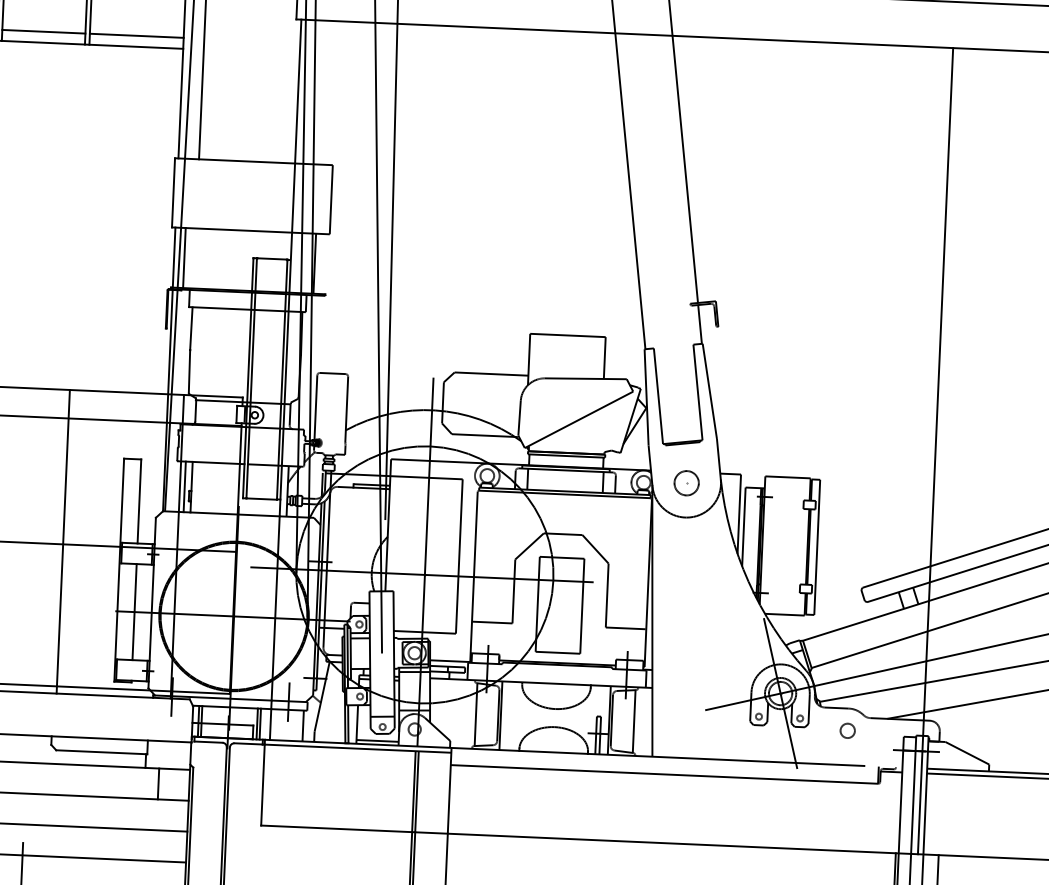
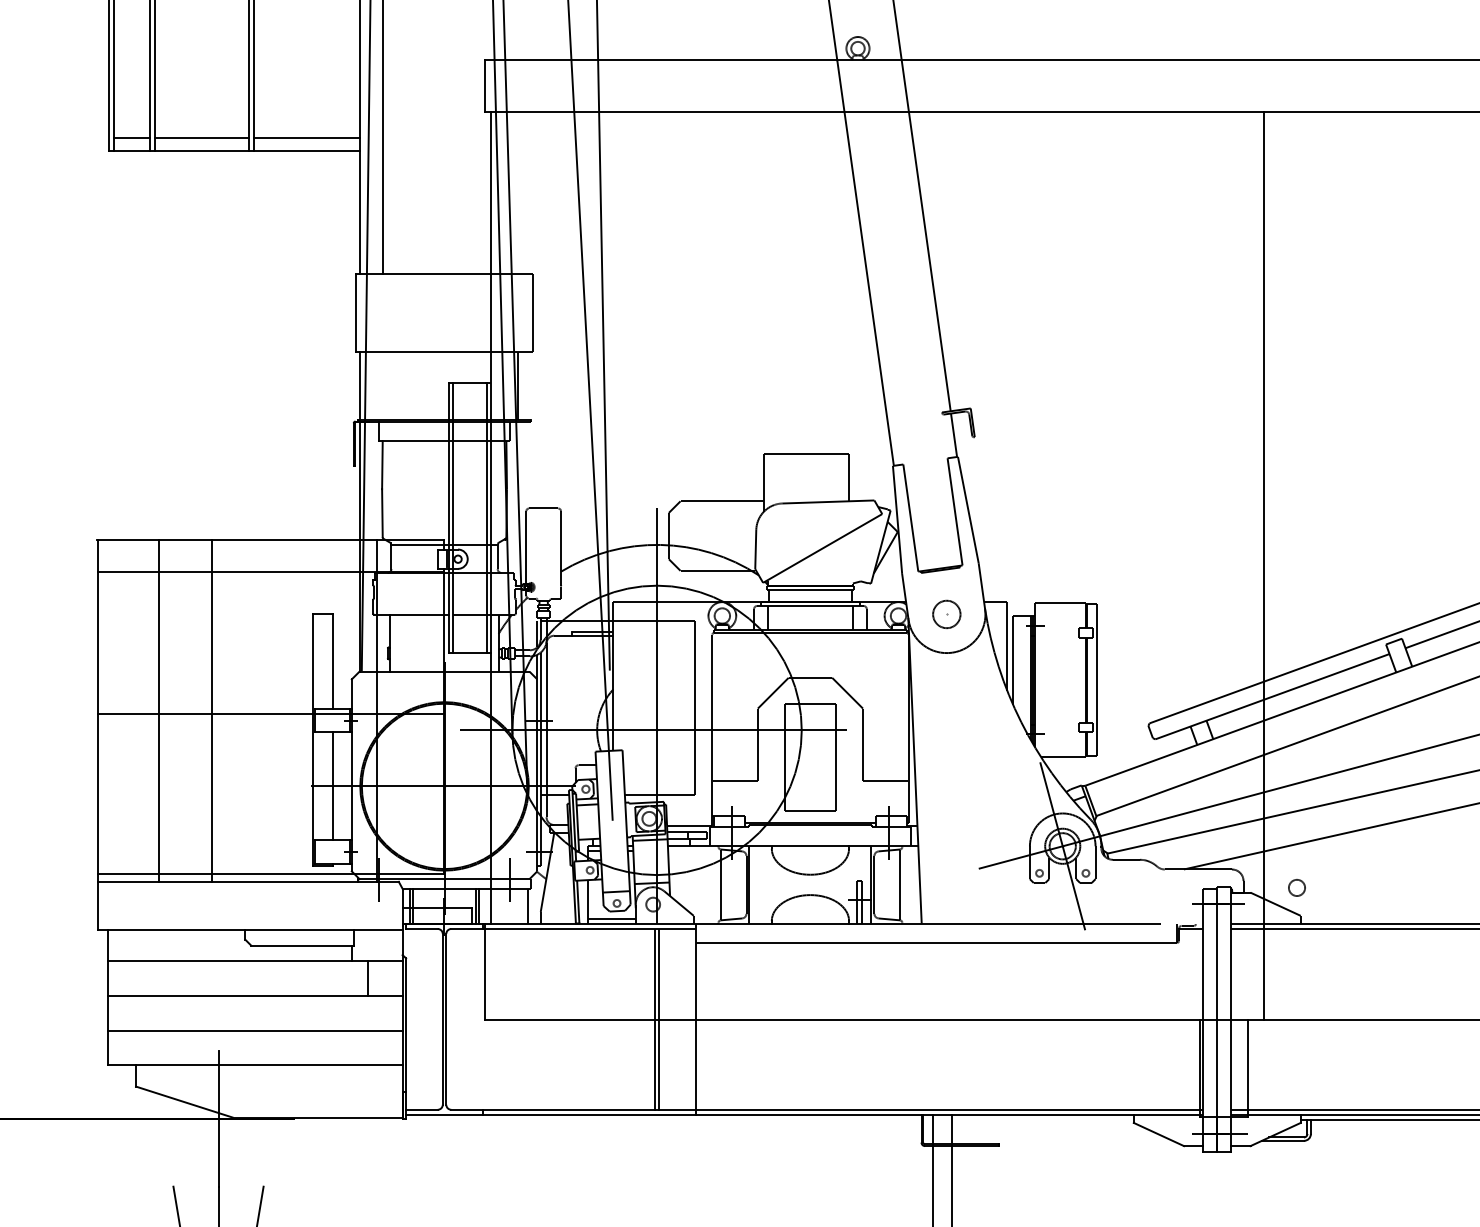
line: (184, 257) -> (371, 385), removed
line: (935, 451) -> (1264, 566), moved
line: (184, 486) -> (382, 642), removed
line: (62, 541) -> (211, 710), moved
circle: (847, 730) -> (1296, 887), moved

